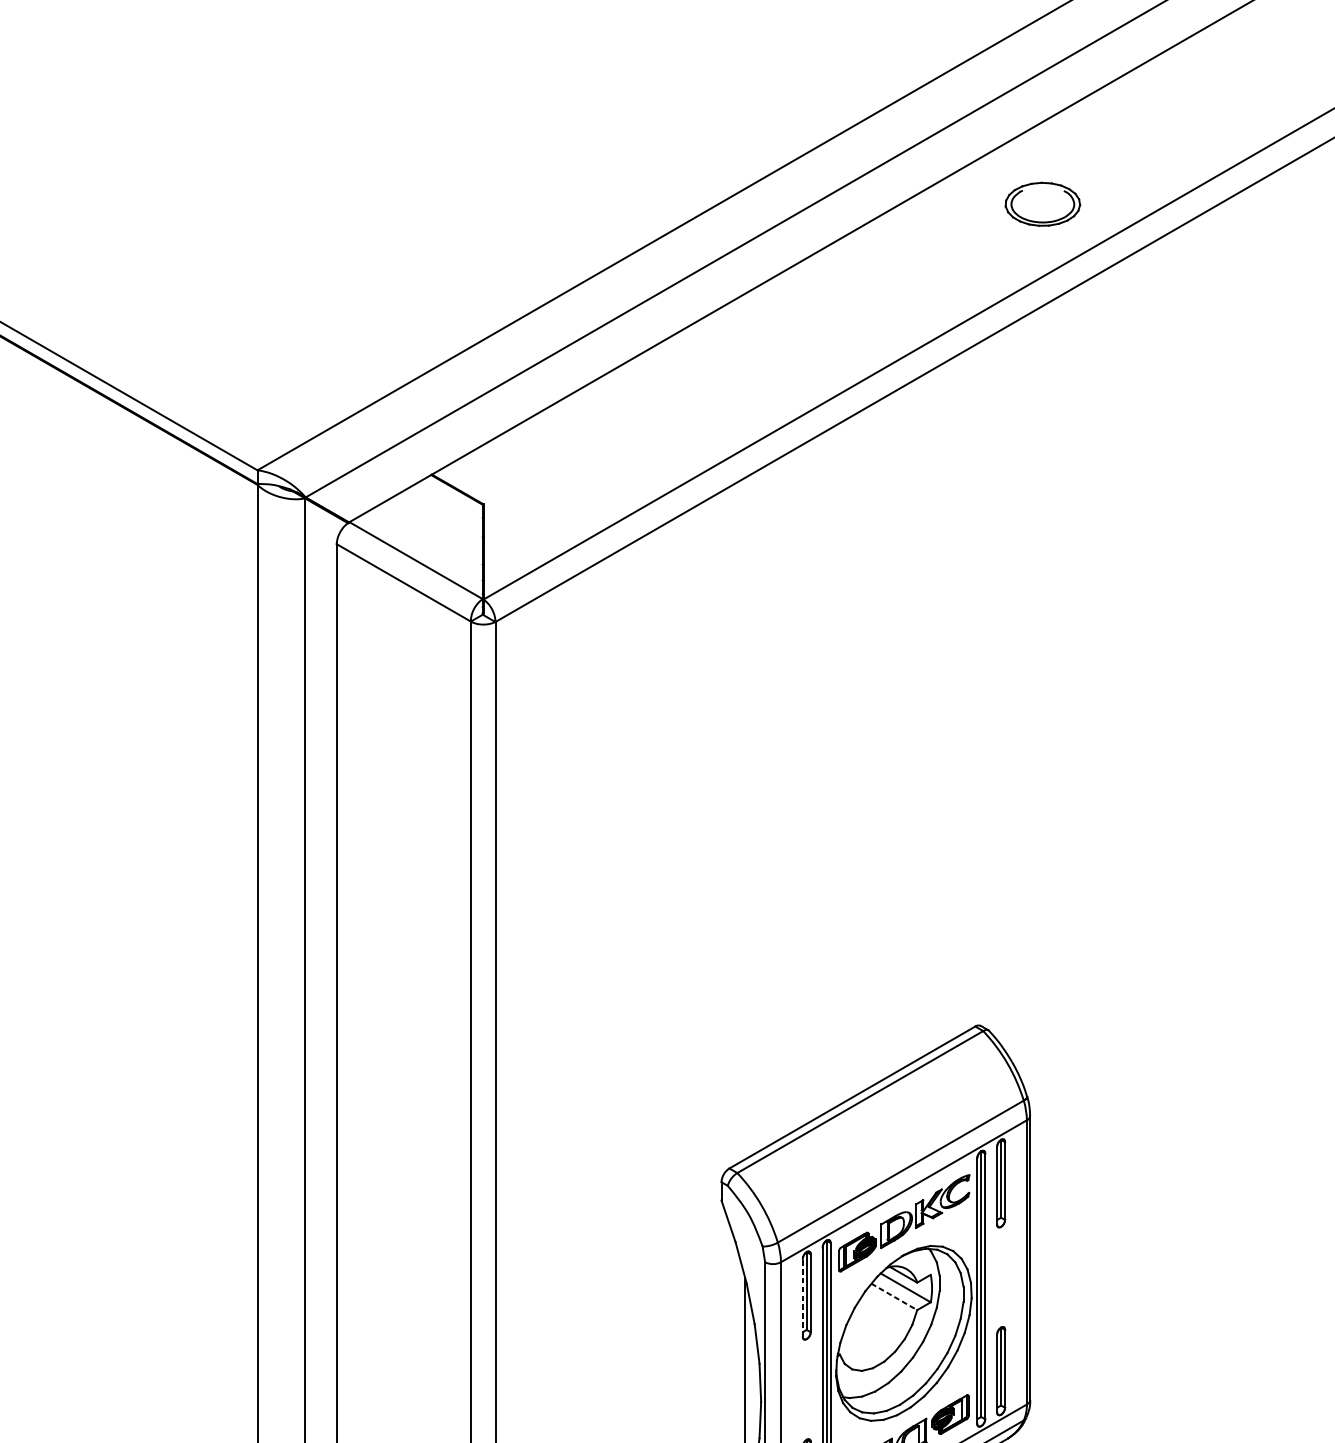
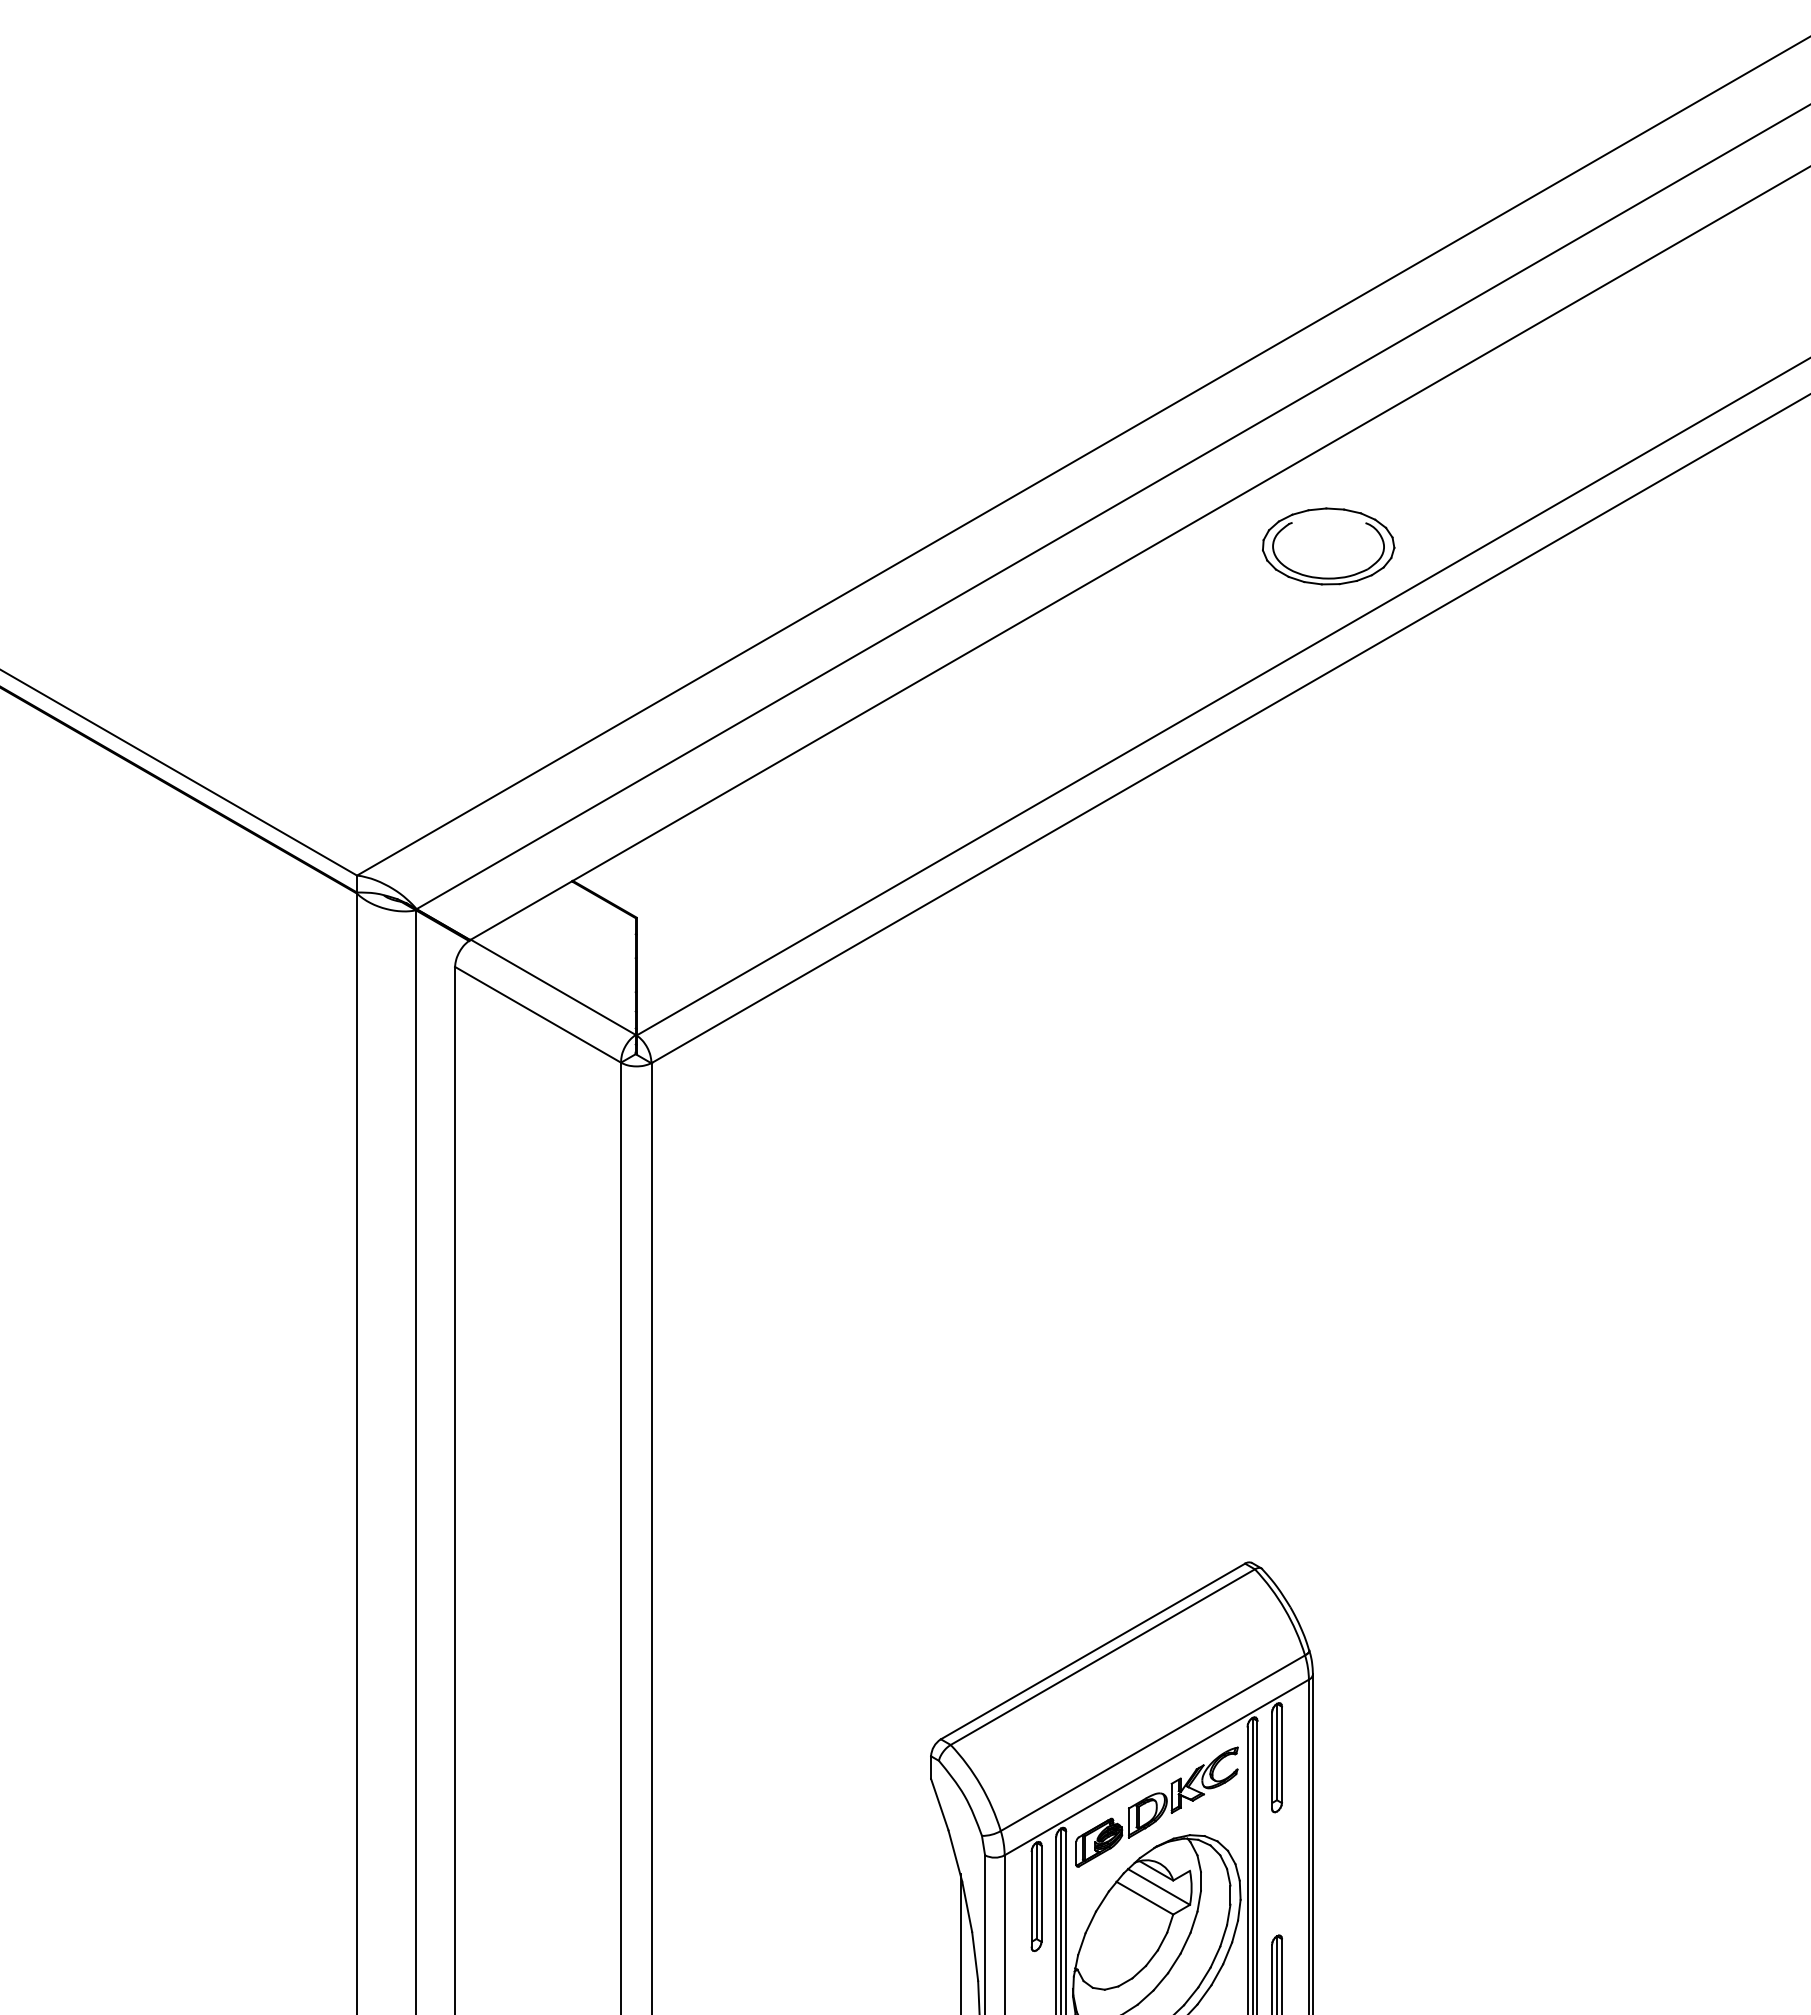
part: (1042, 204) -> (1328, 546), size x1.43
line: (802, 1297) -> (1031, 1898), dashed -> solid
line: (893, 1297) -> (1144, 1898), dashed -> solid

